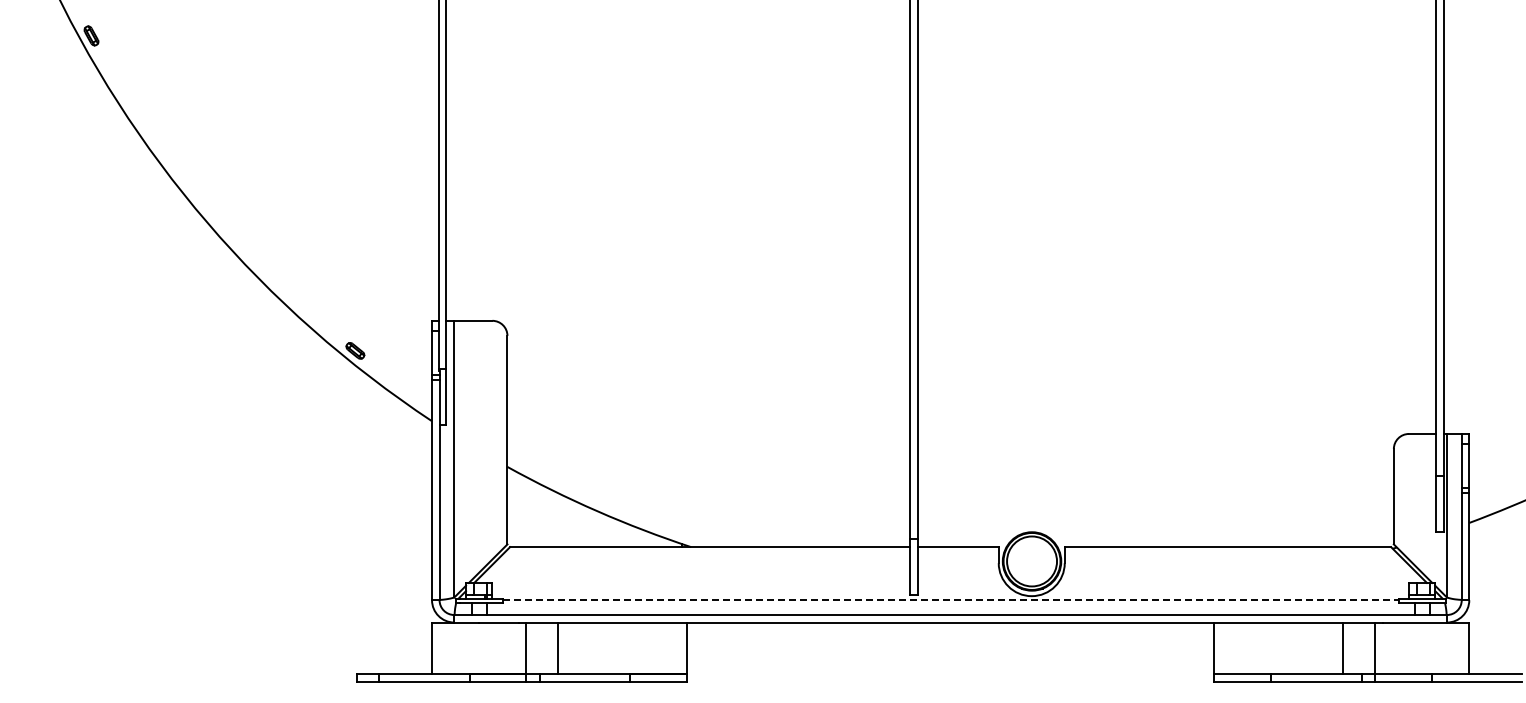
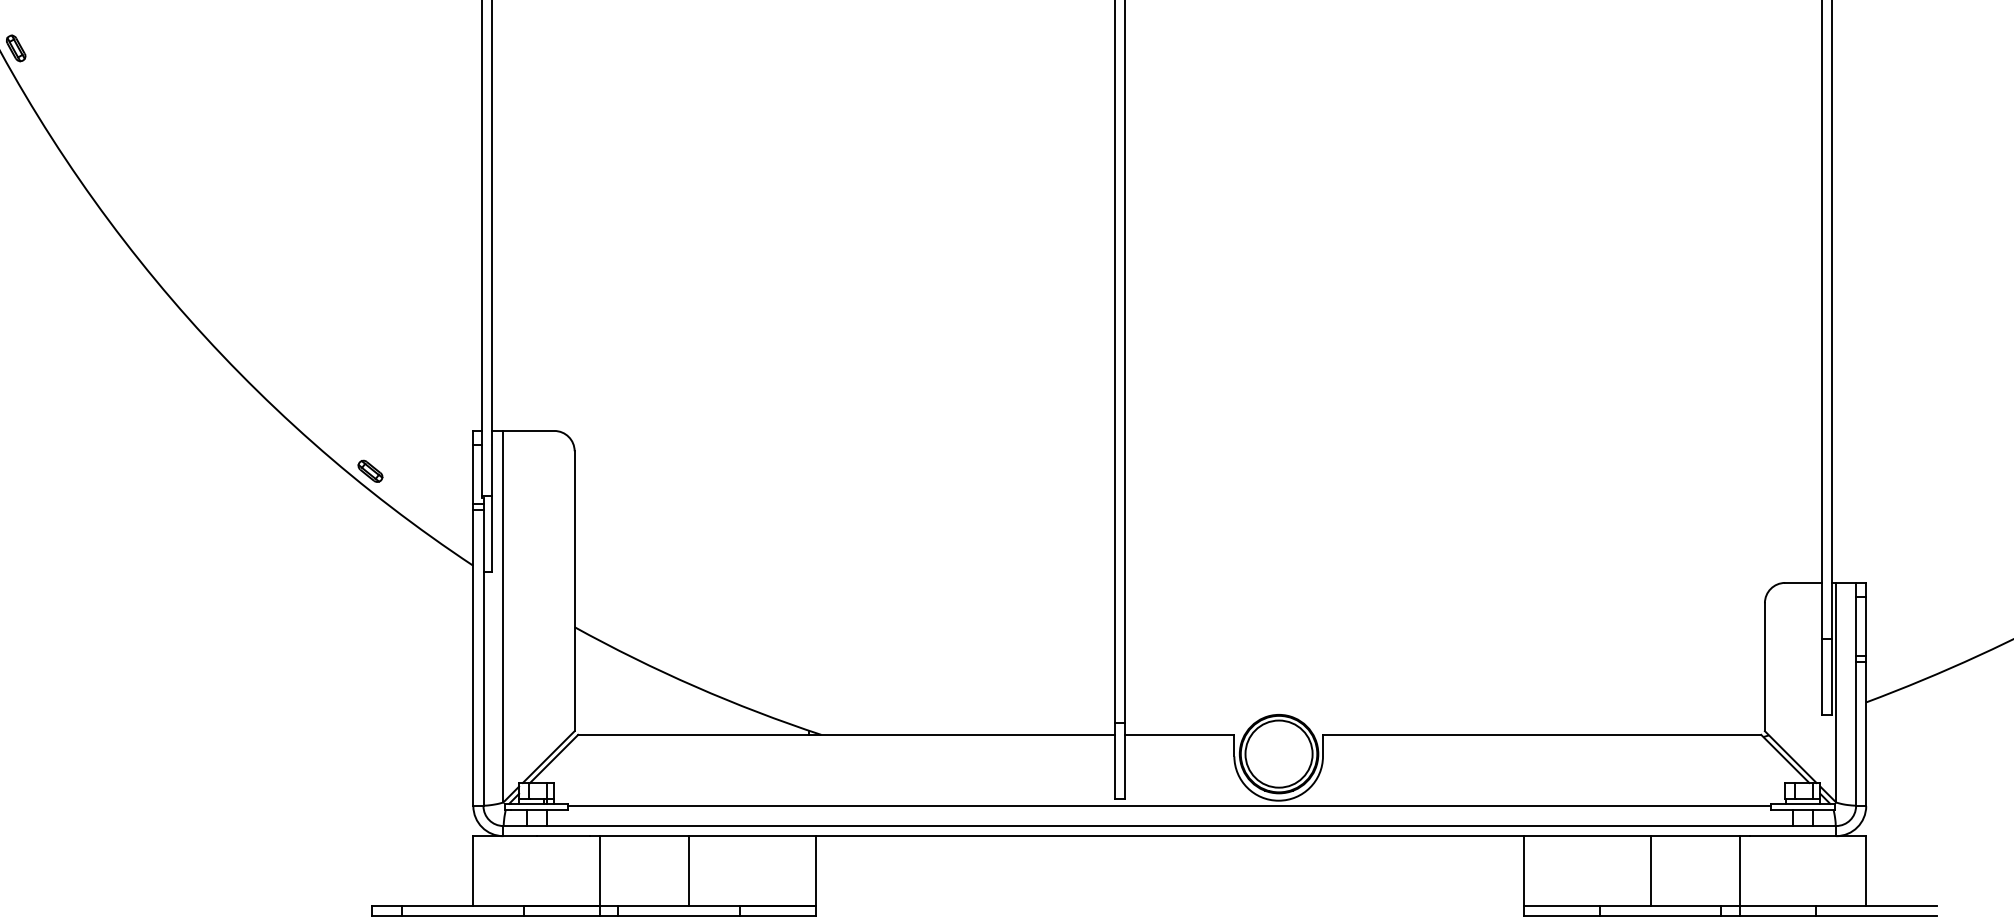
line: (950, 600) -> (1169, 806), dashed -> solid
line: (557, 648) -> (688, 870), moved
line: (1342, 648) -> (1650, 870), moved

